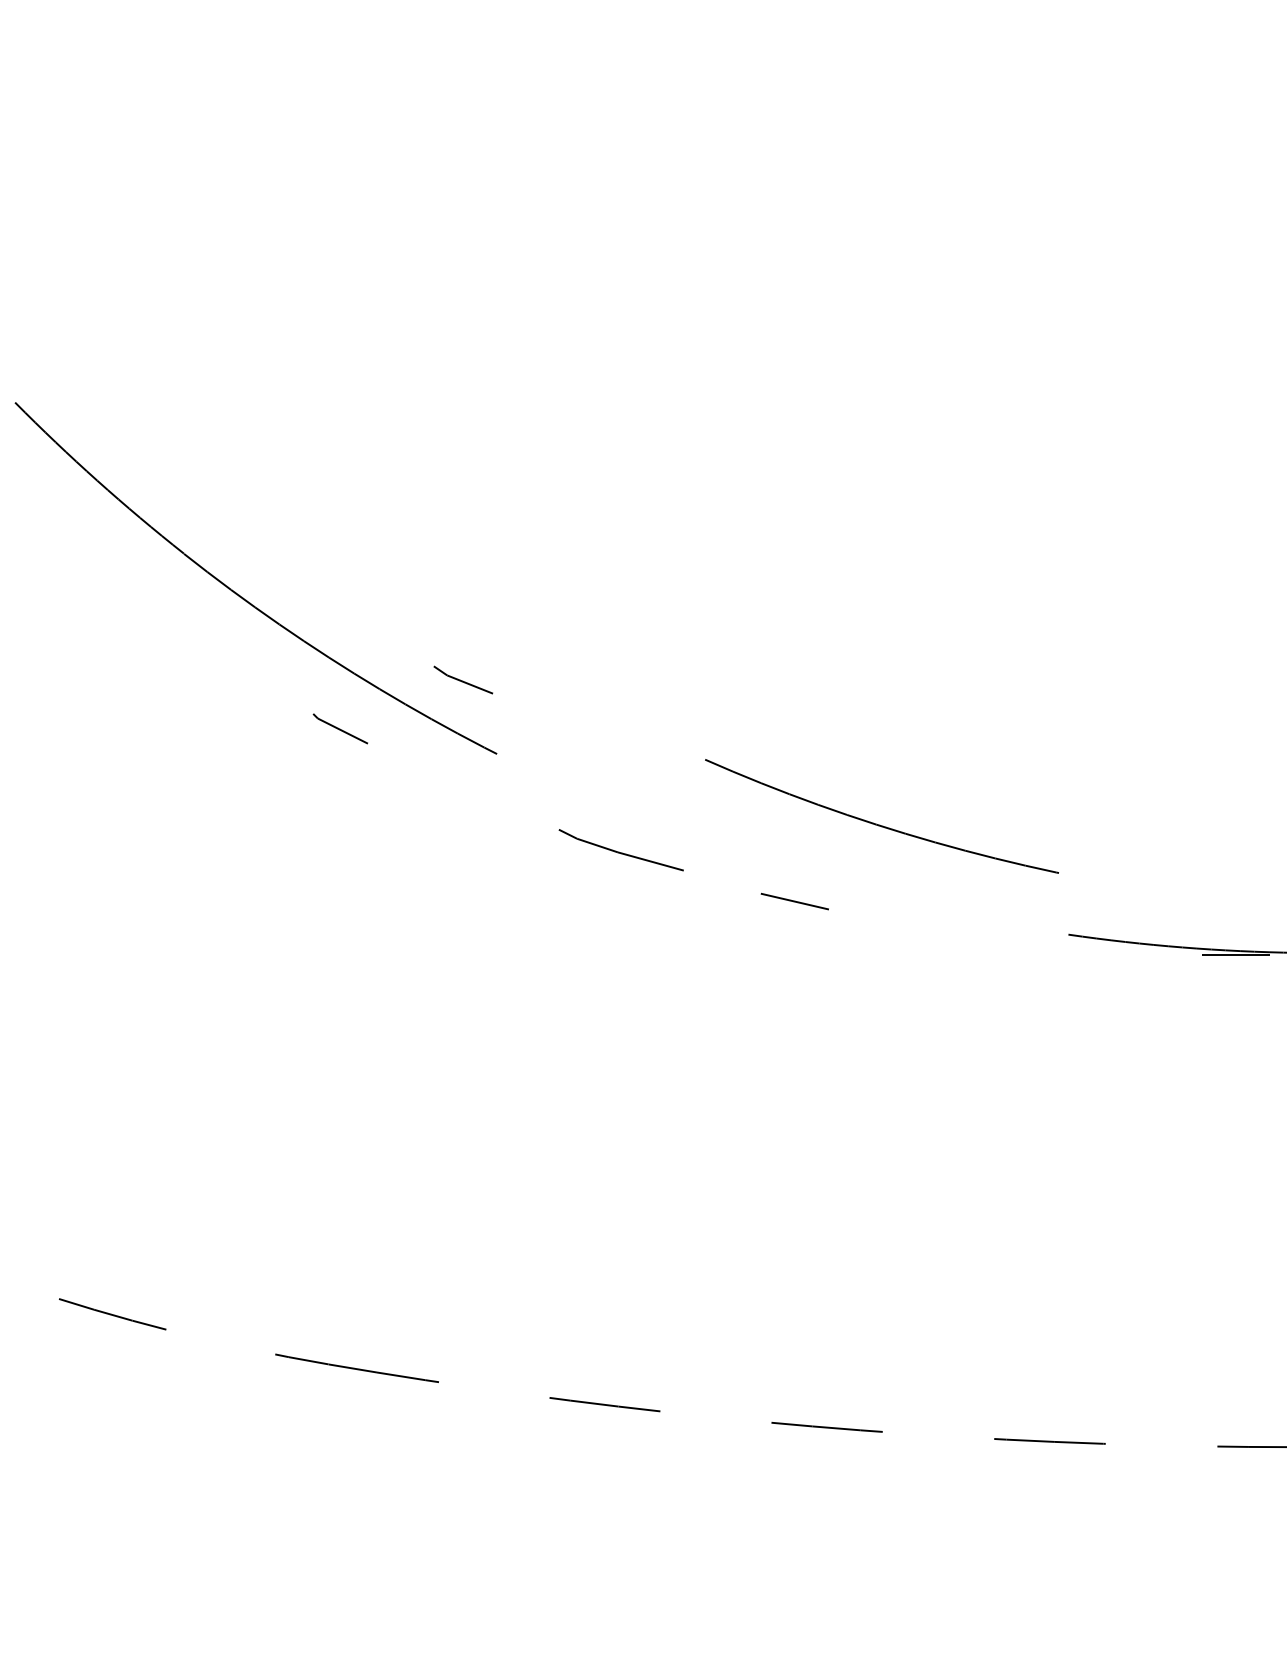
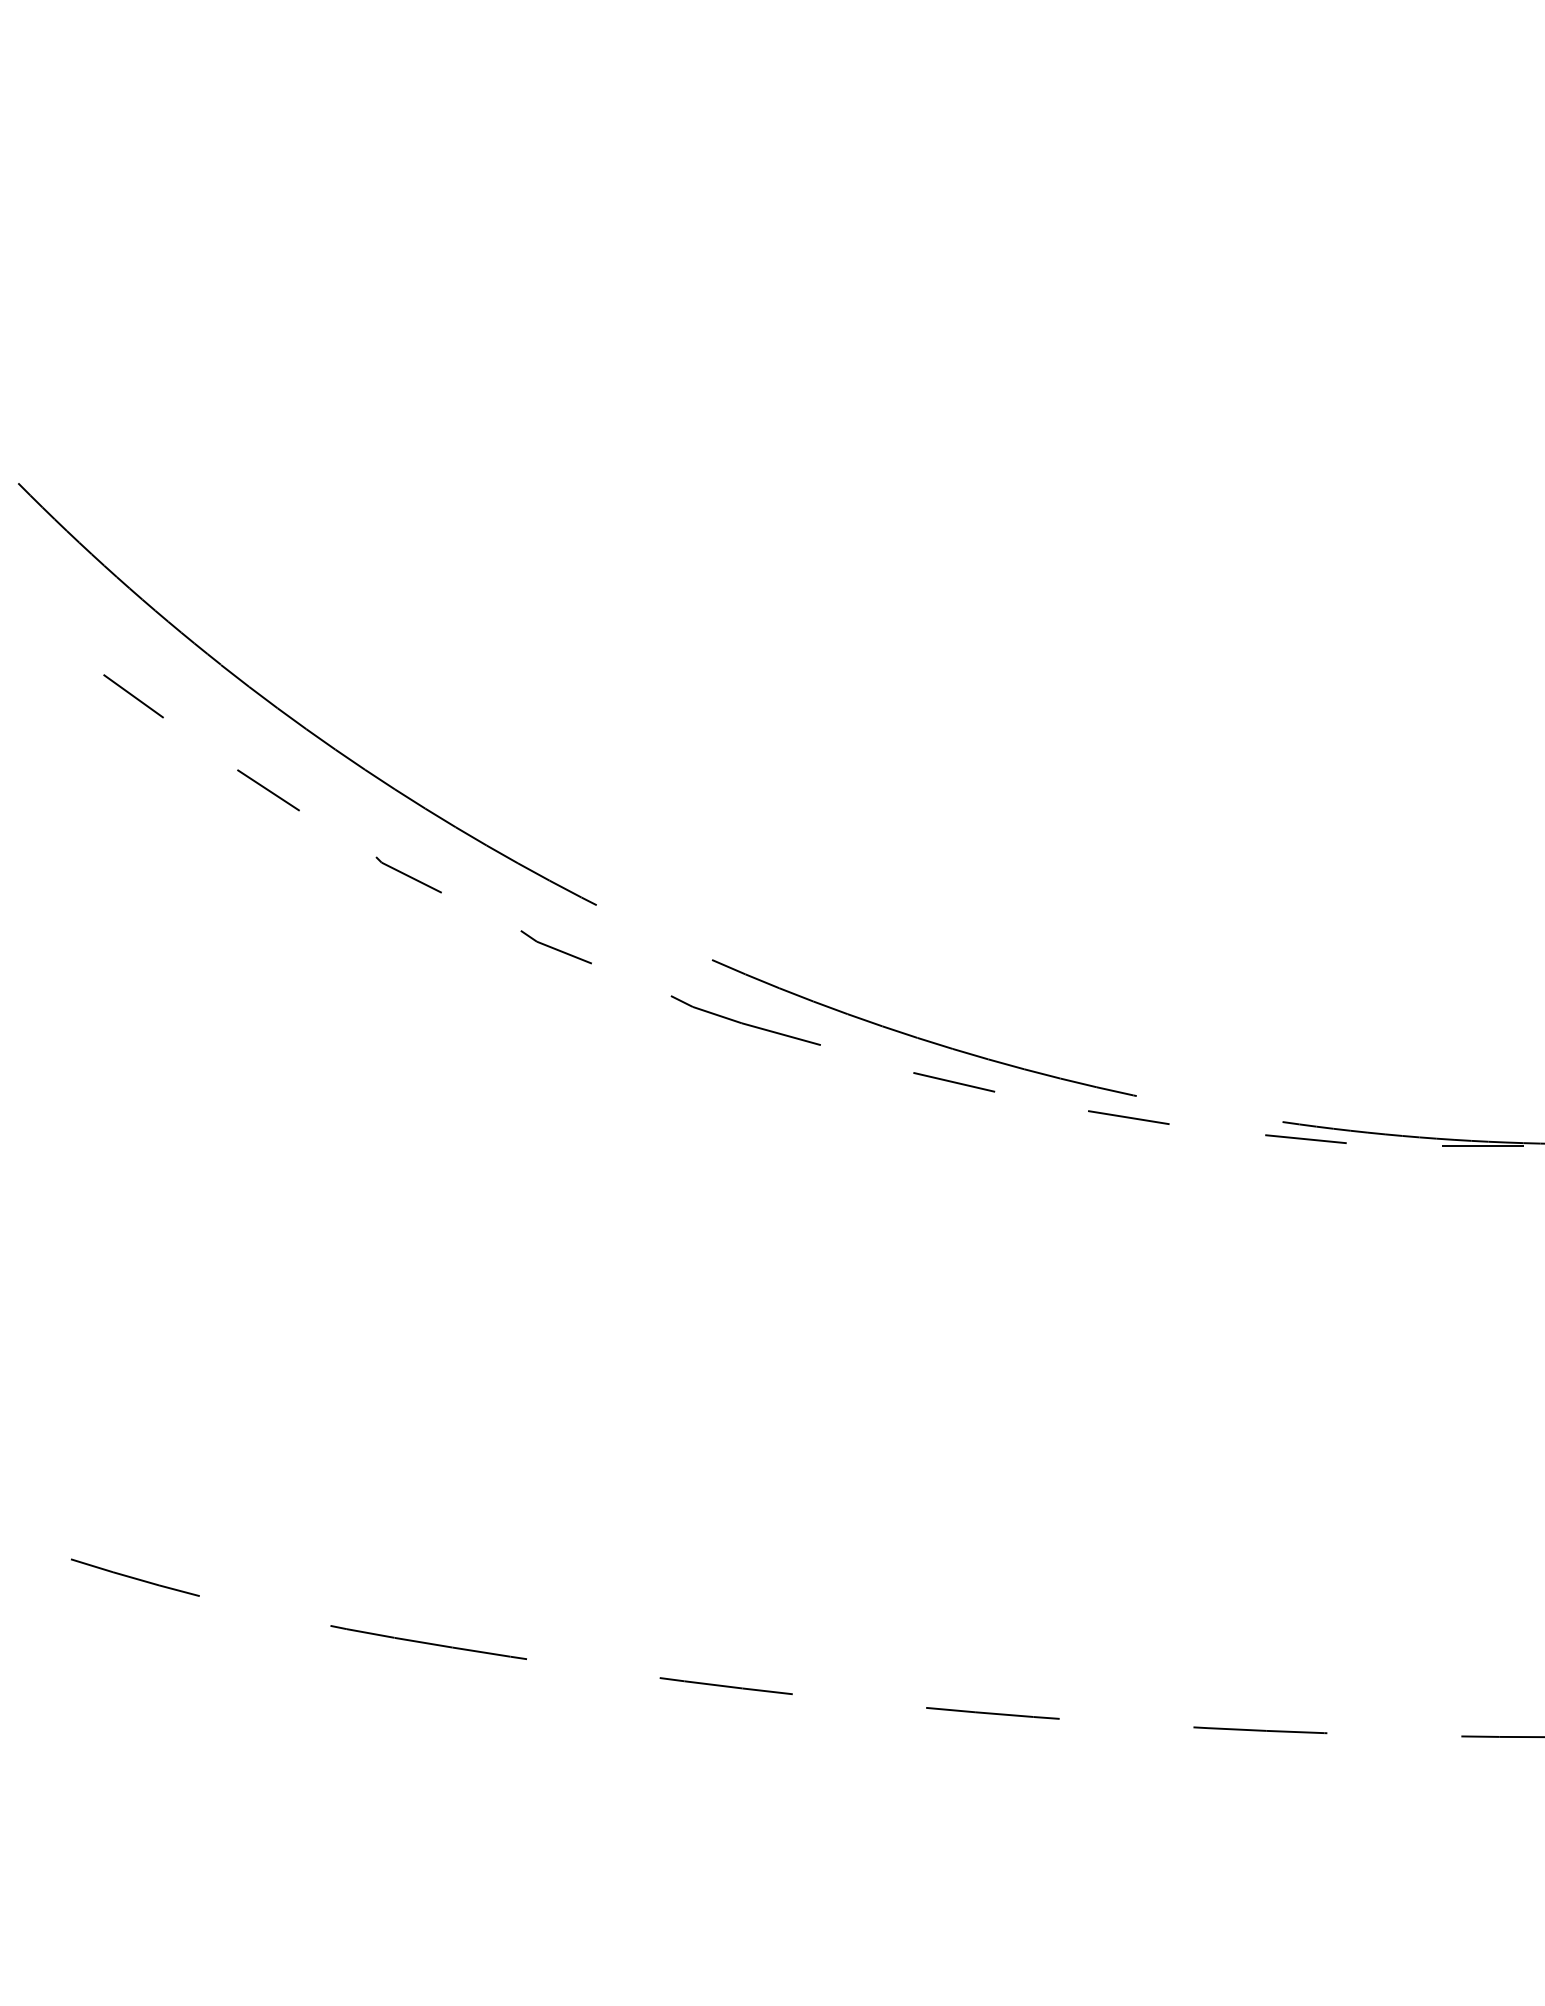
line: (111, 579) -> (133, 695), added
line: (223, 658) -> (268, 790), added
part: (463, 679) -> (556, 946), moved
curve: (879, 824) -> (921, 1037), moved
line: (940, 930) -> (1128, 1117), added
line: (1087, 948) -> (1305, 1138), added

